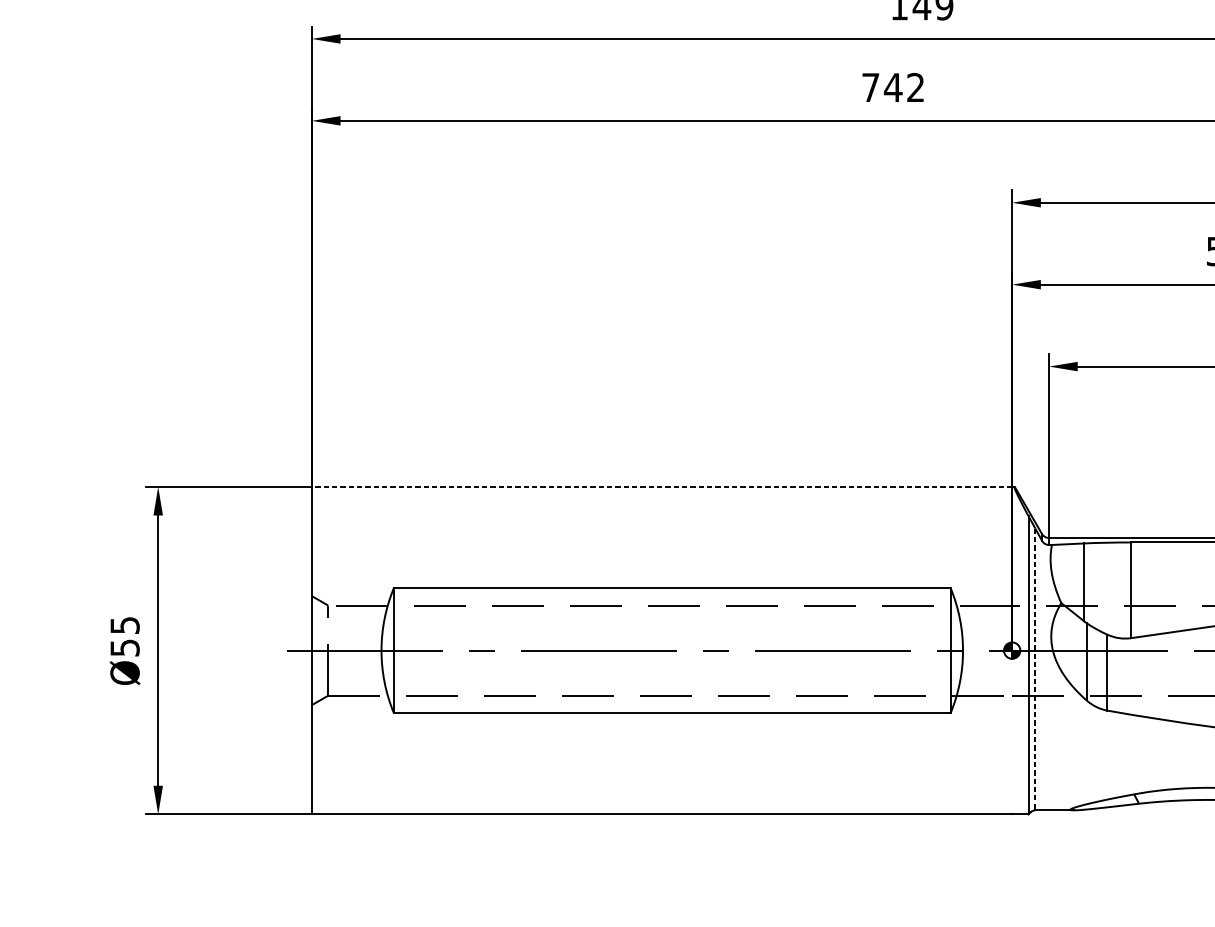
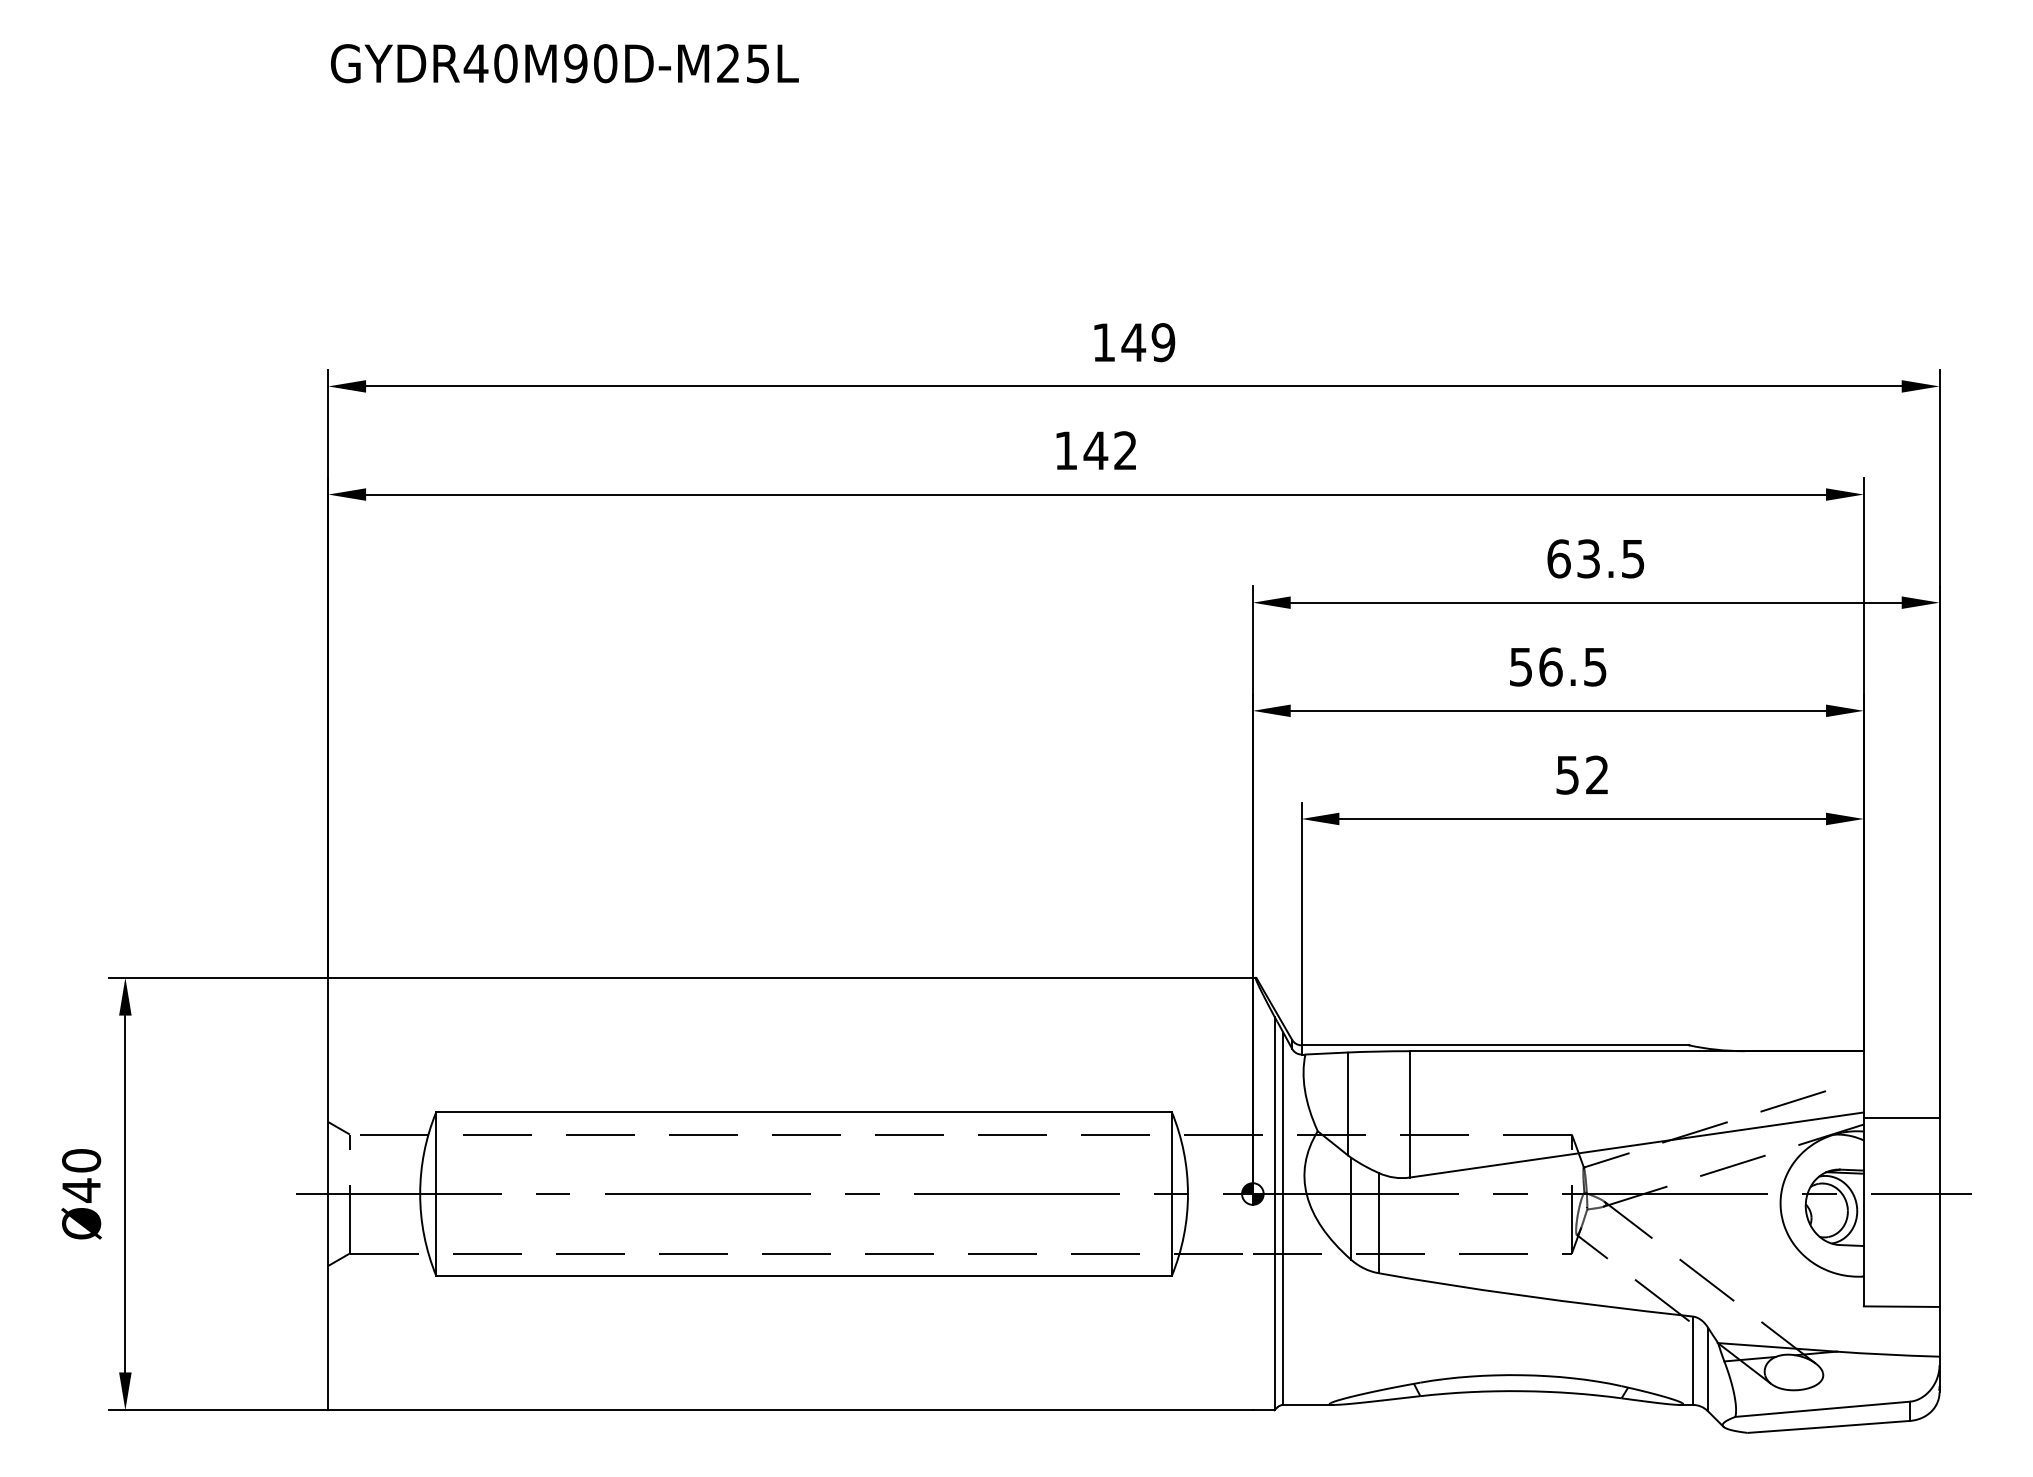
text: (871, 87) -> (1066, 450), 742 -> 142
line: (661, 486) -> (790, 977), dashed -> solid
text: (124, 636) -> (81, 1175), Ø55 -> Ø40
line: (1035, 669) -> (1283, 1219), dashed -> solid

